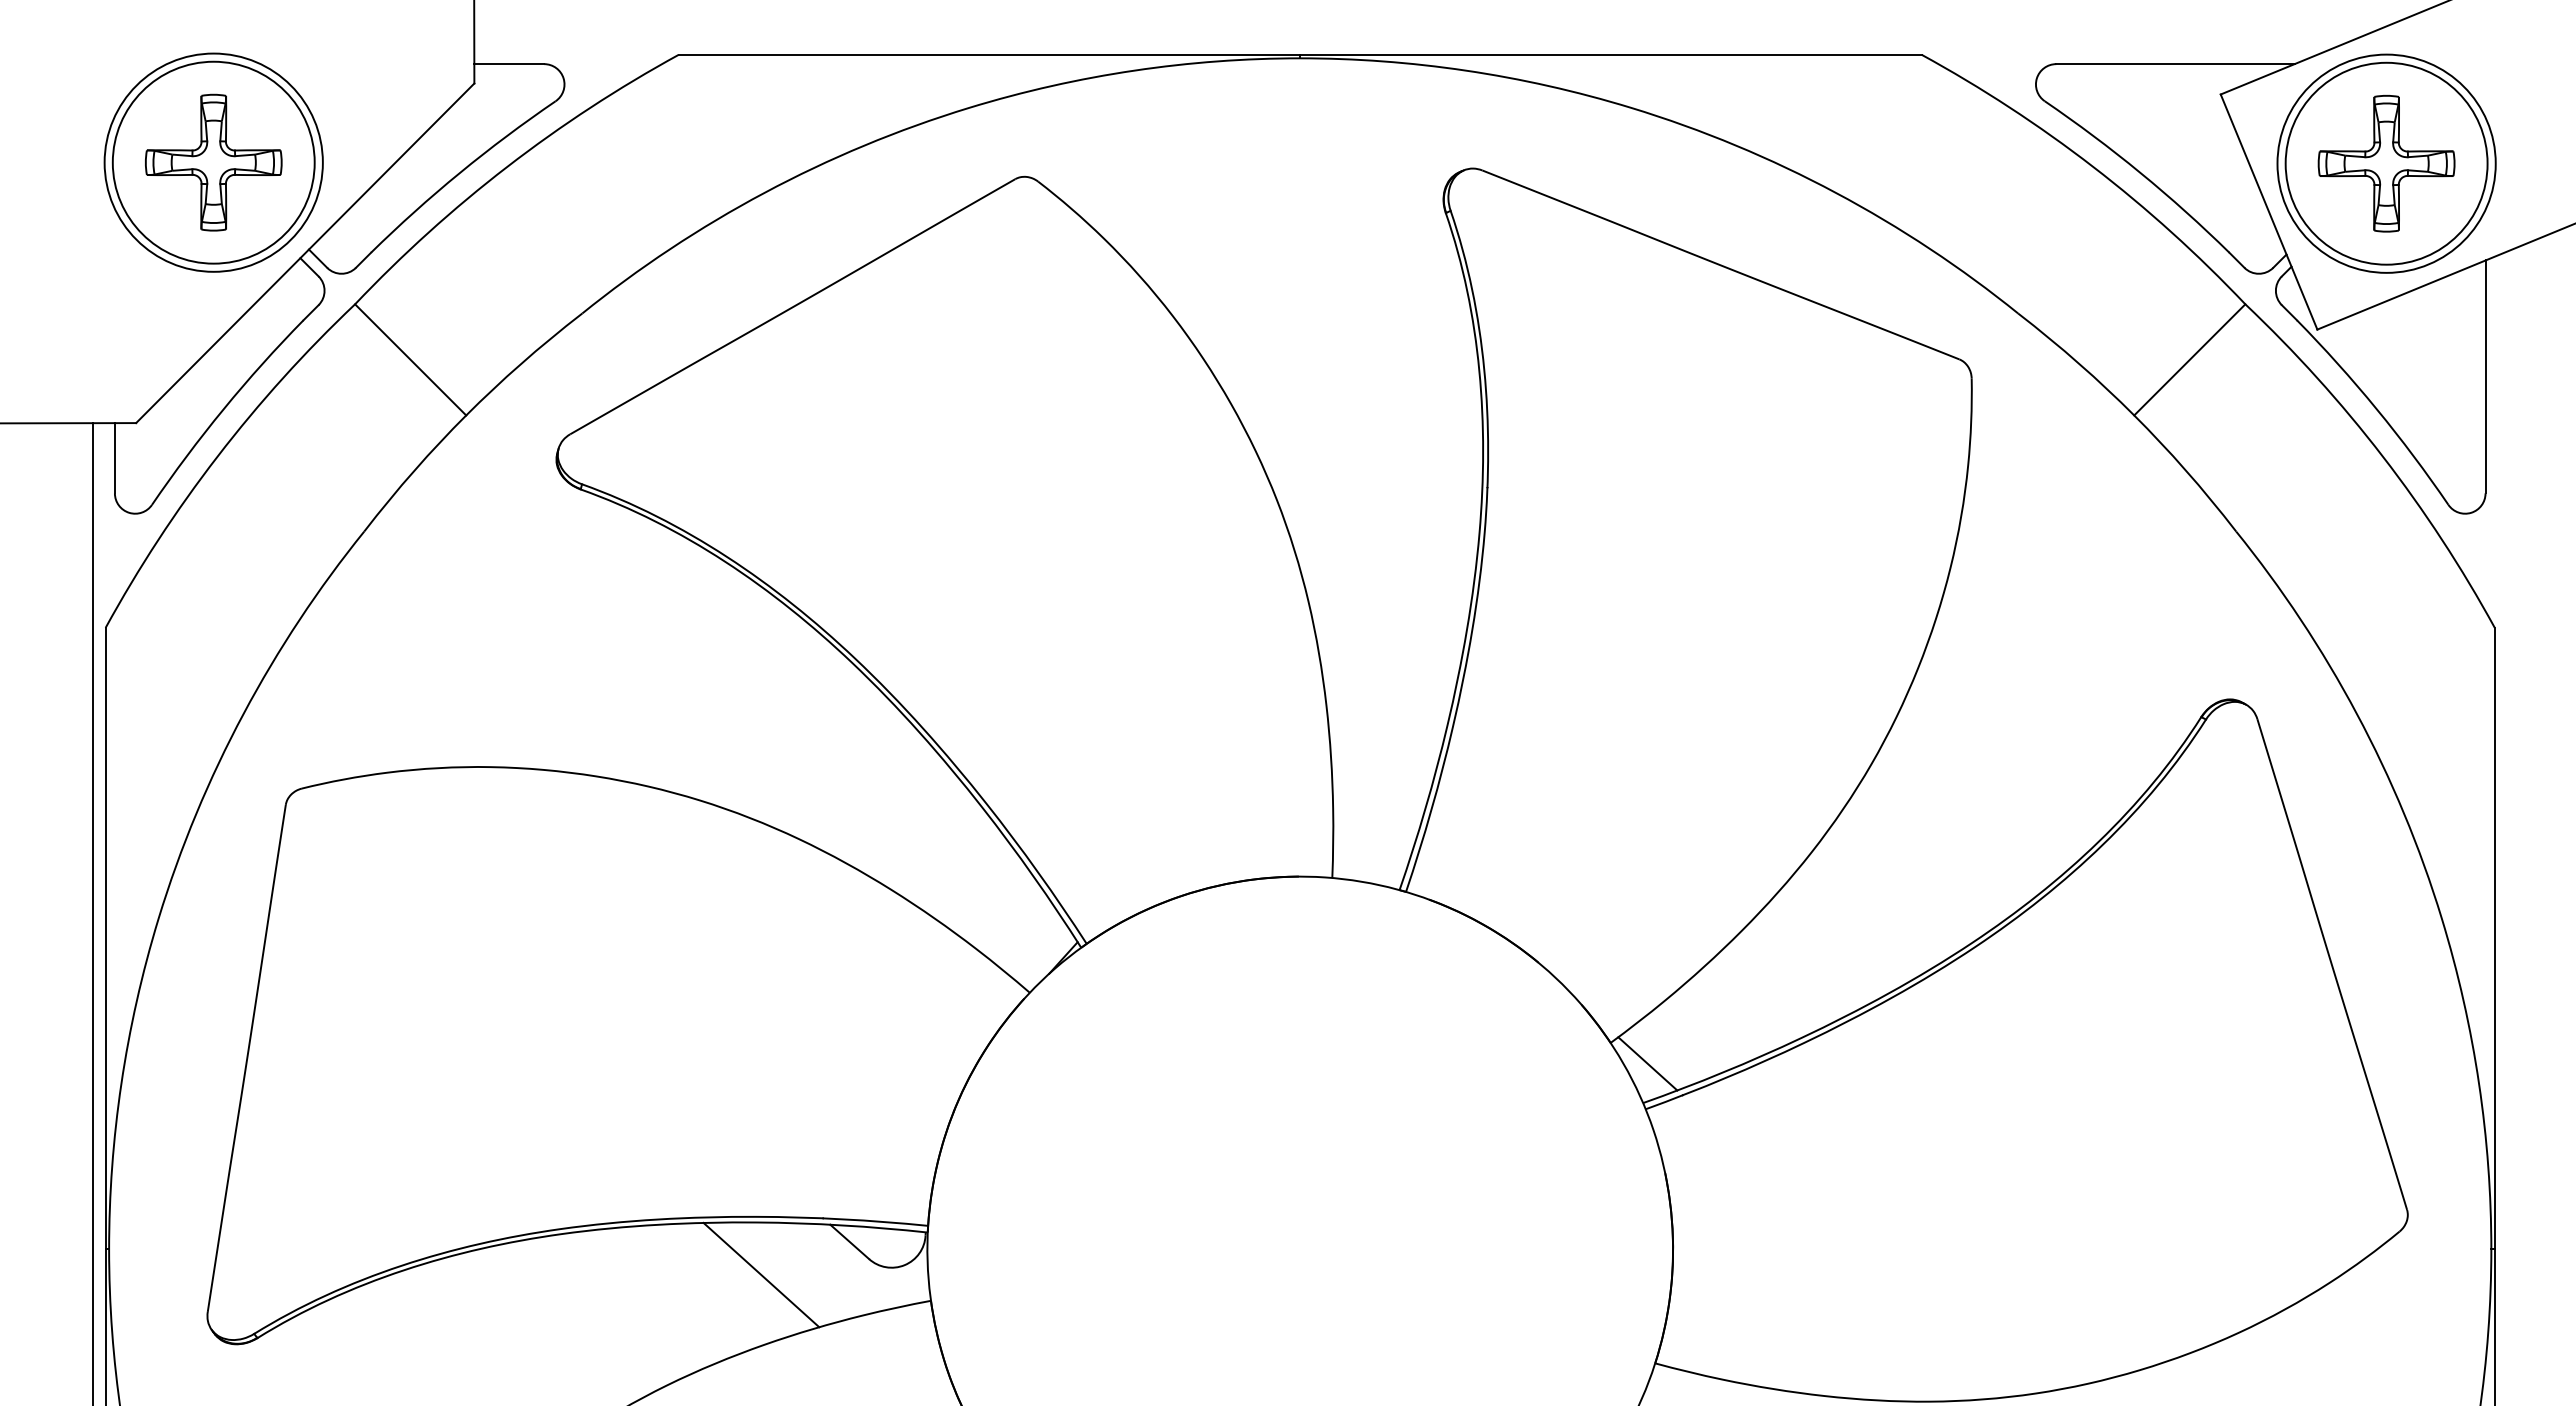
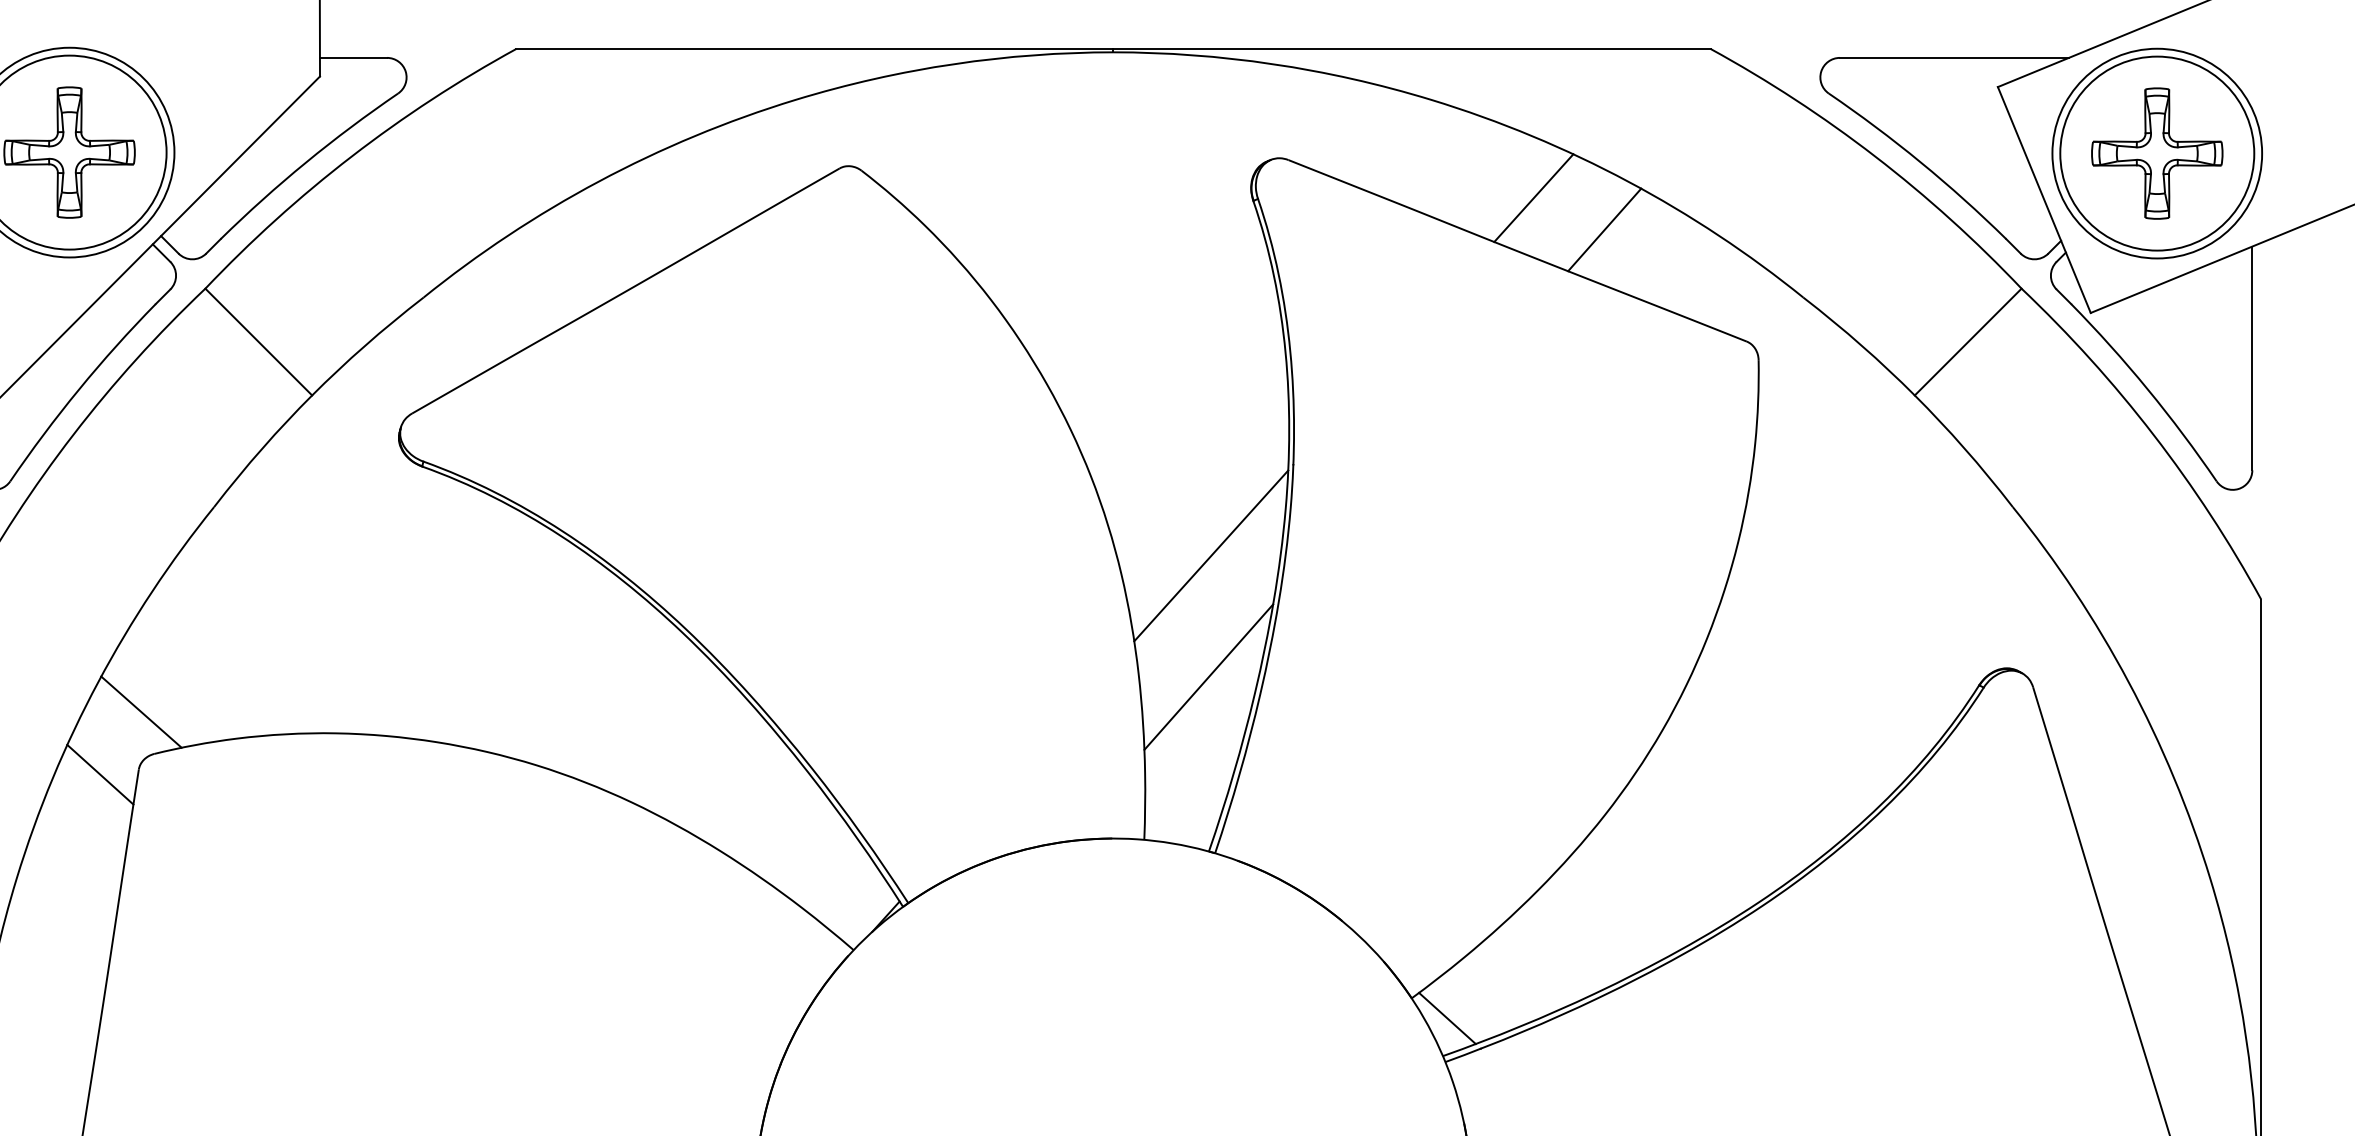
line: (1737, 209) -> (1533, 197), added
line: (1811, 243) -> (1604, 230), added
line: (1401, 582) -> (1210, 555), added
line: (1399, 708) -> (1208, 677), added
line: (288, 745) -> (141, 712), added
line: (245, 810) -> (100, 775), added

